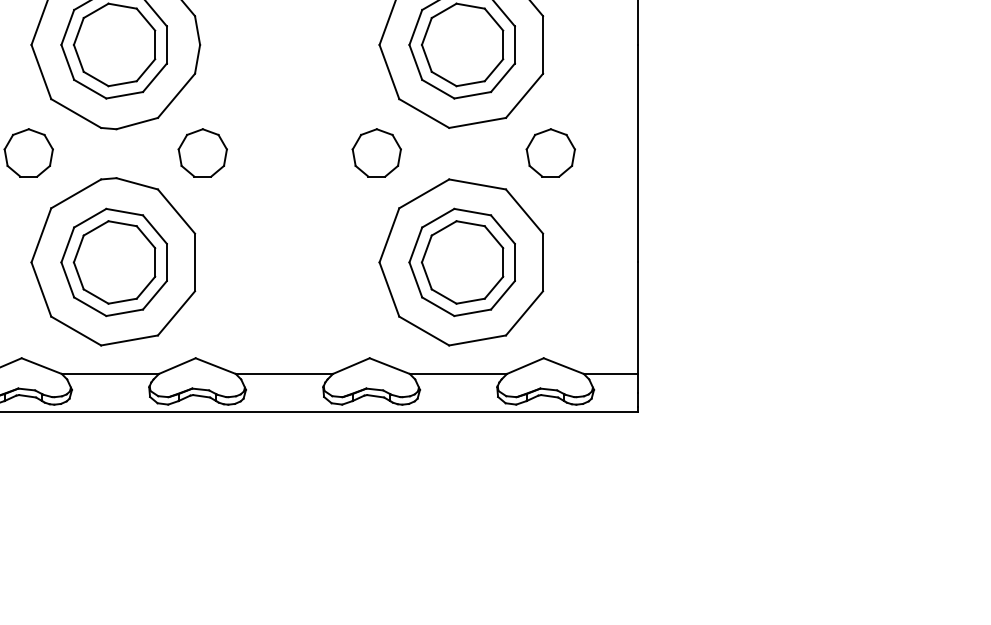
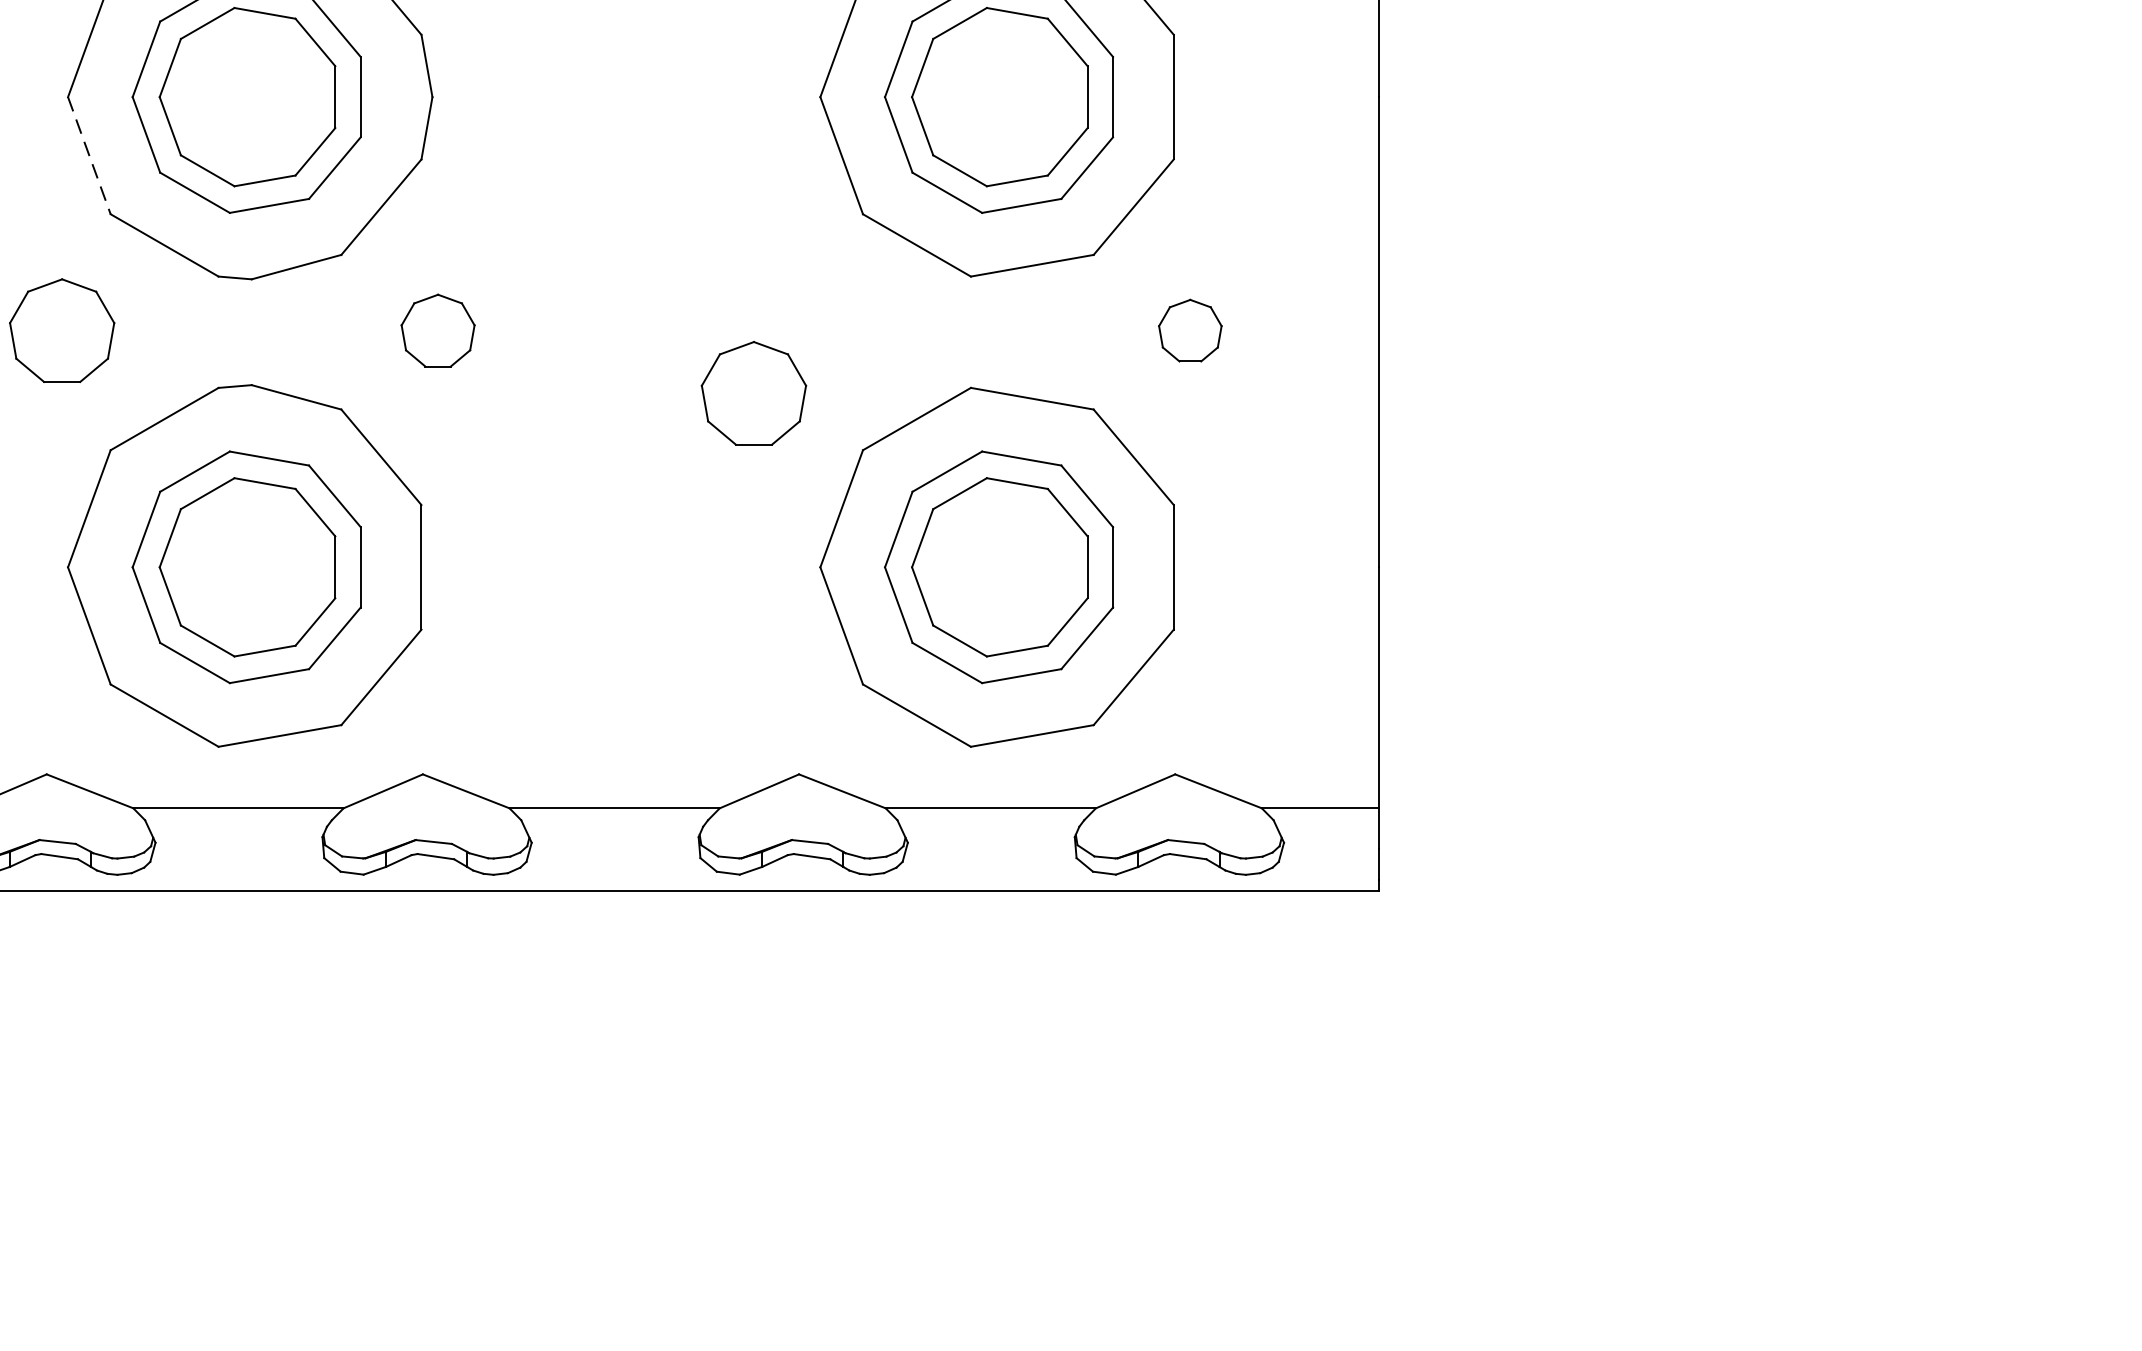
line: (41, 72) -> (89, 156), solid -> dashed
part: (202, 152) -> (437, 329), size x0.7
part: (376, 152) -> (753, 392), moved
part: (550, 152) -> (1189, 329), size x0.6

